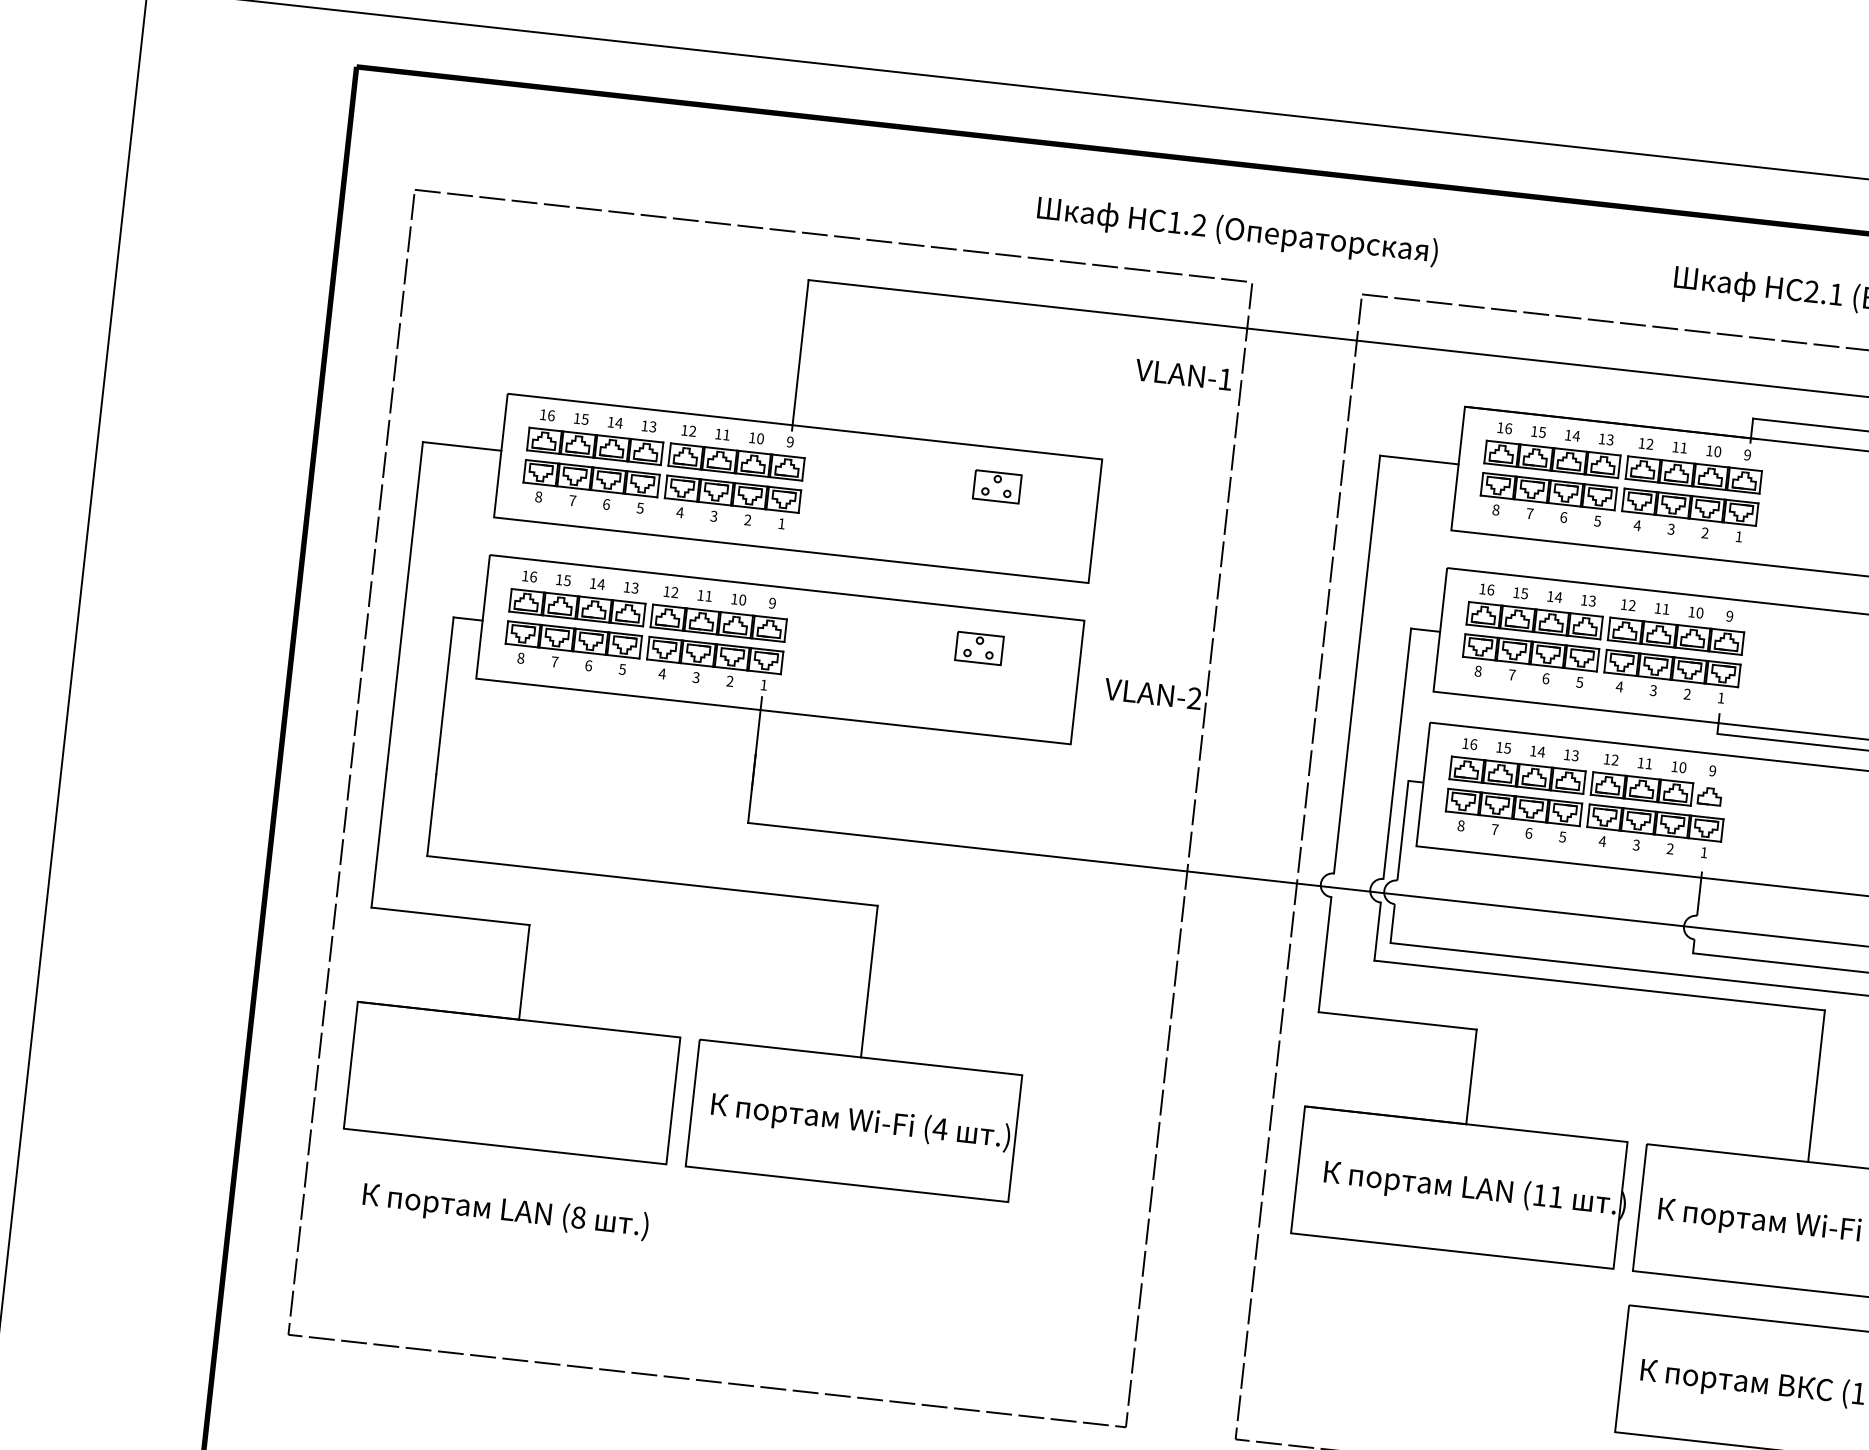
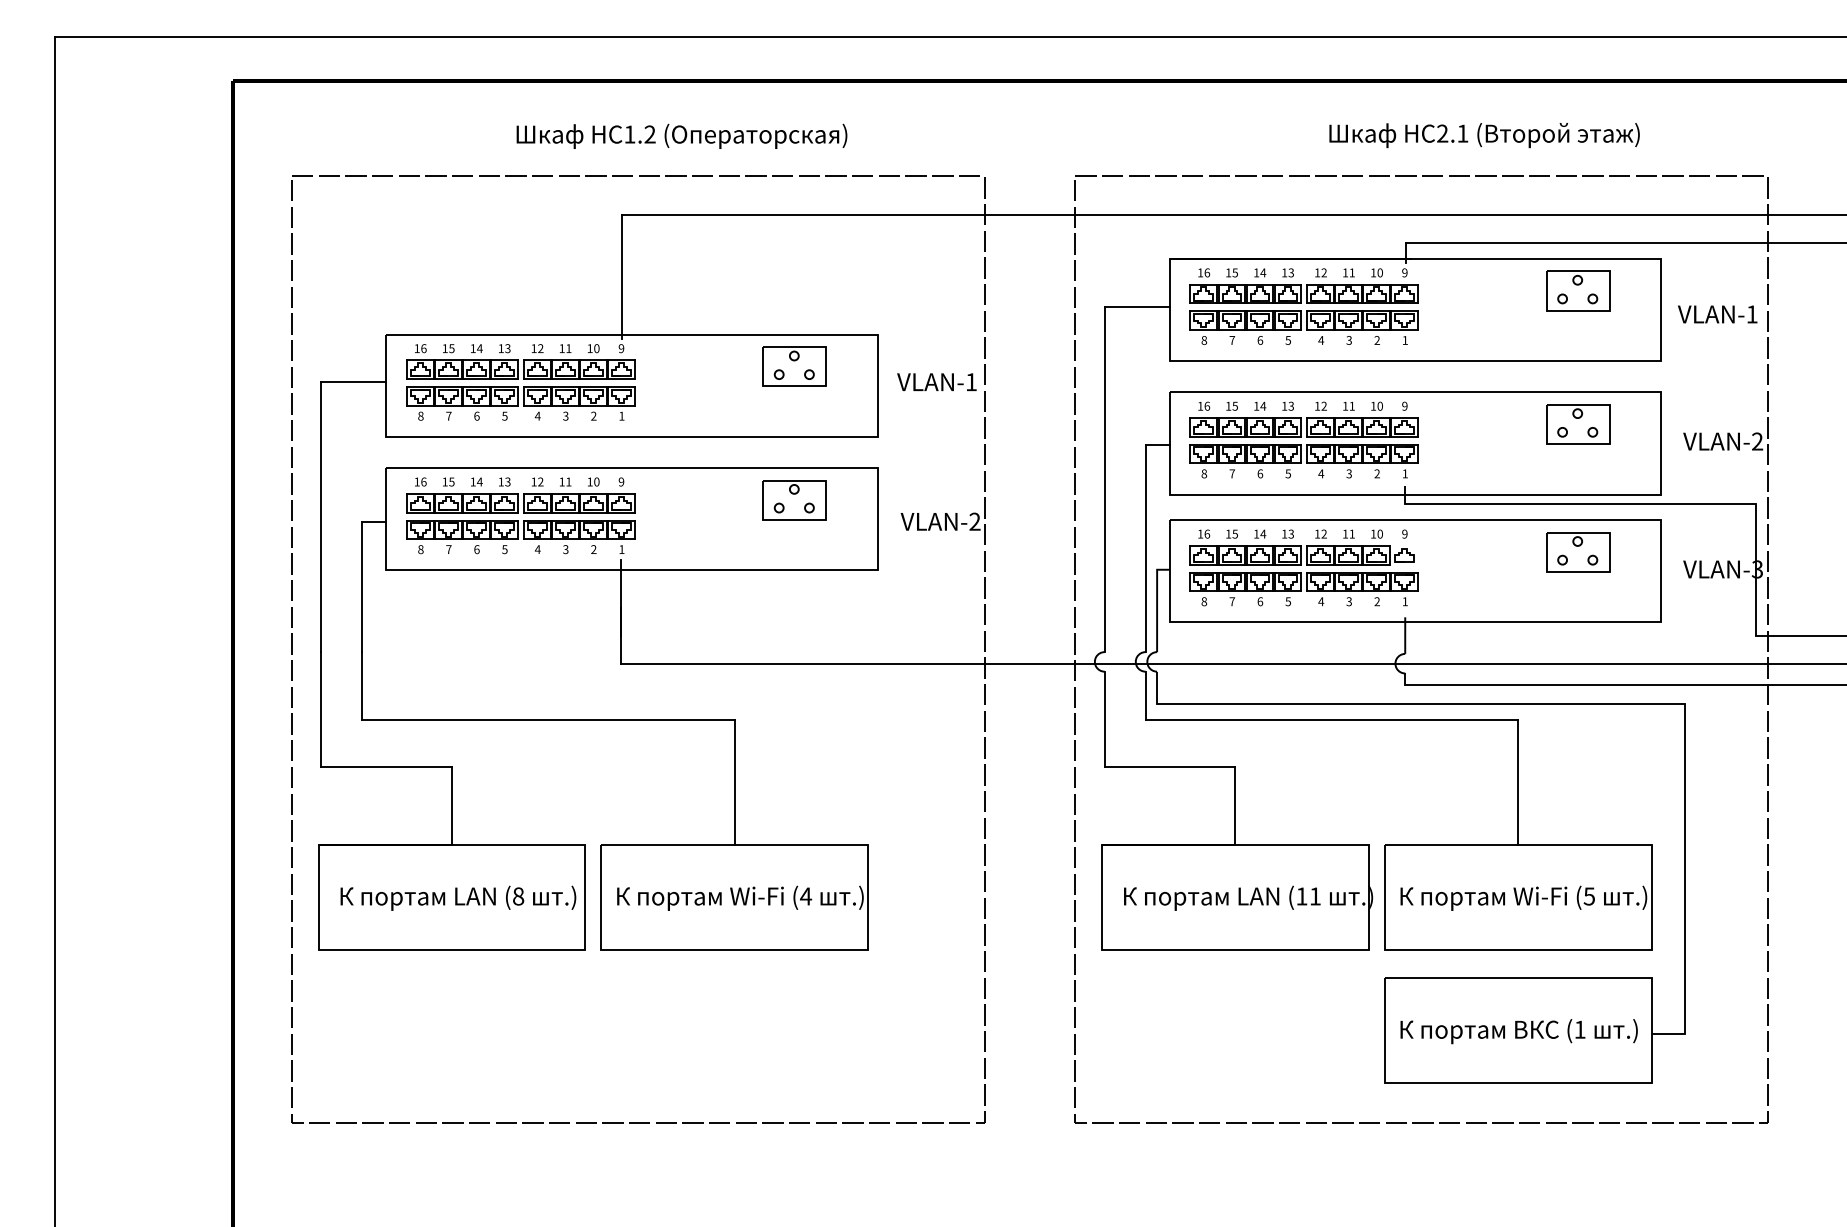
text: (1237, 230) -> (681, 135), moved
text: (1183, 373) -> (936, 381), moved
part: (997, 486) -> (794, 366), size x1.67
part: (979, 648) -> (794, 500), size x1.67
text: (505, 1210) -> (458, 897), moved

